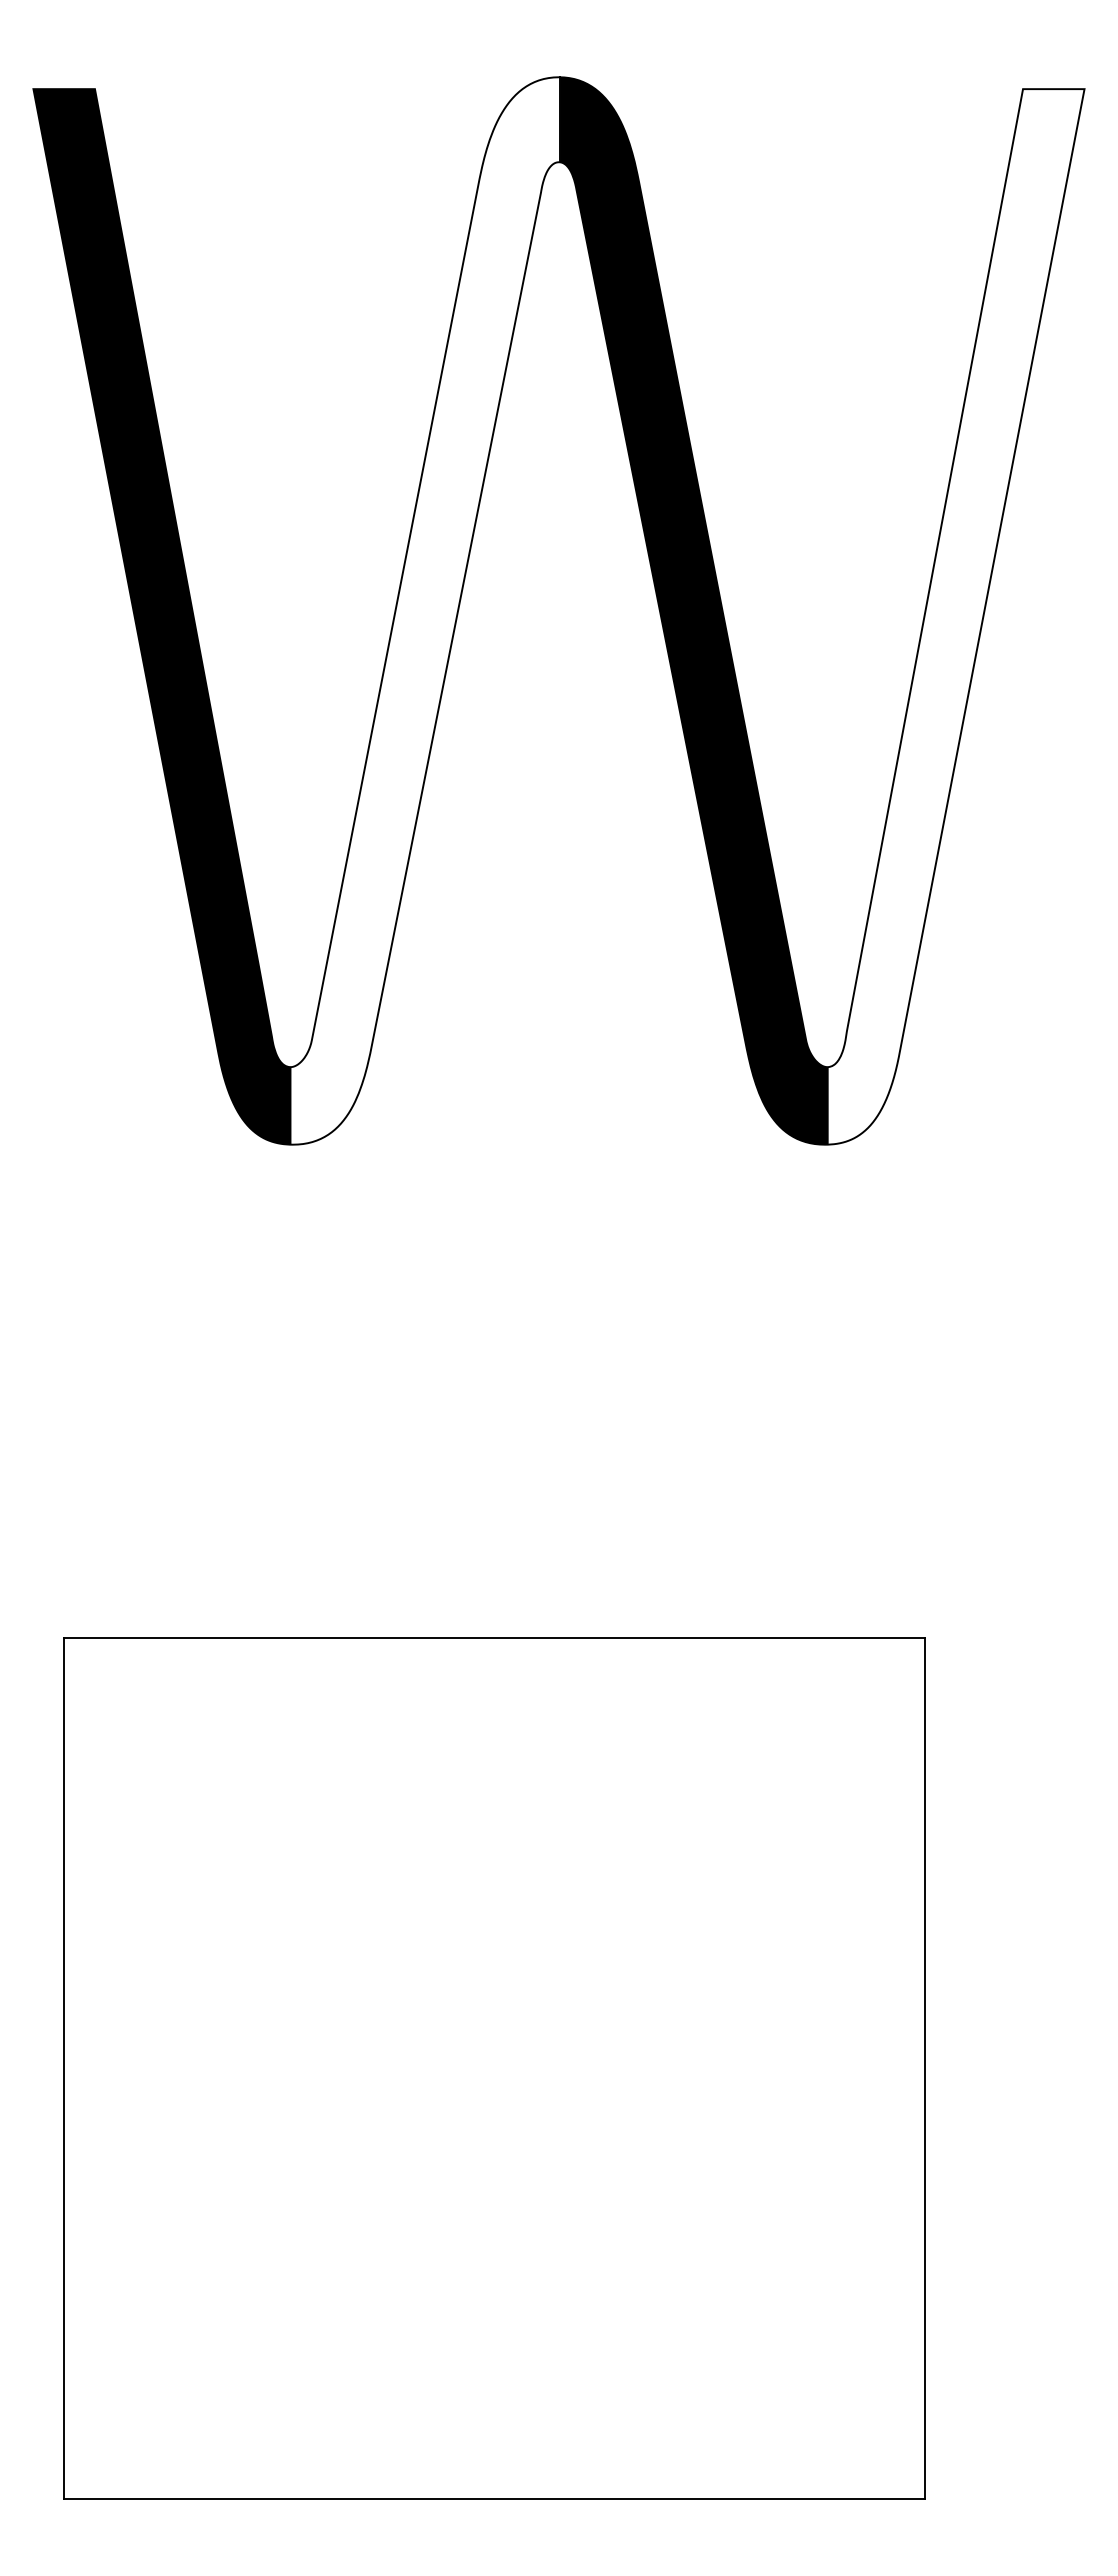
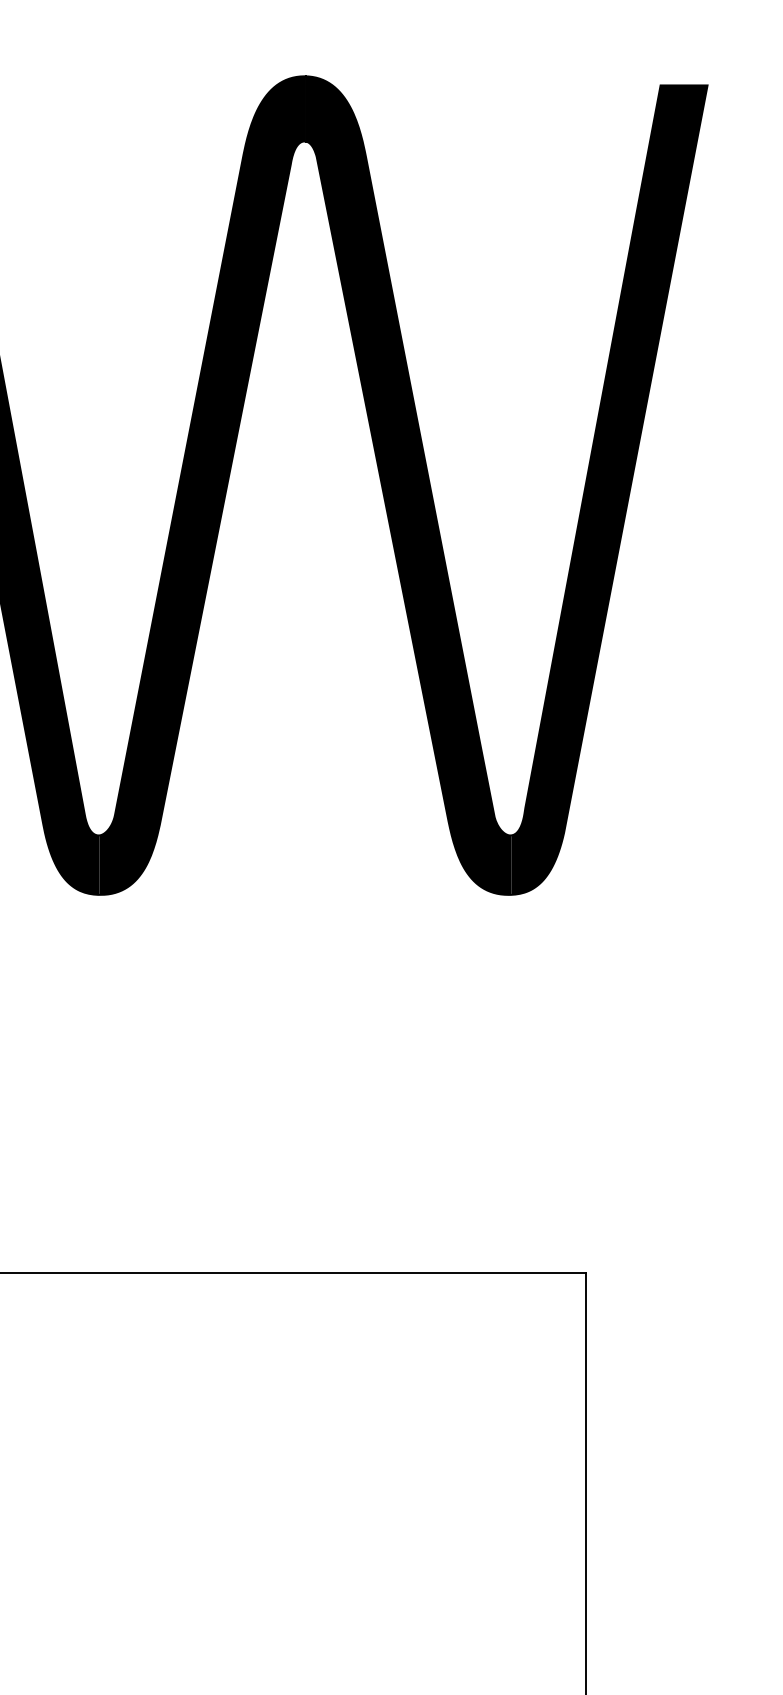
fill: (425, 610) -> (202, 485), added
fill: (956, 616) -> (609, 489), added

